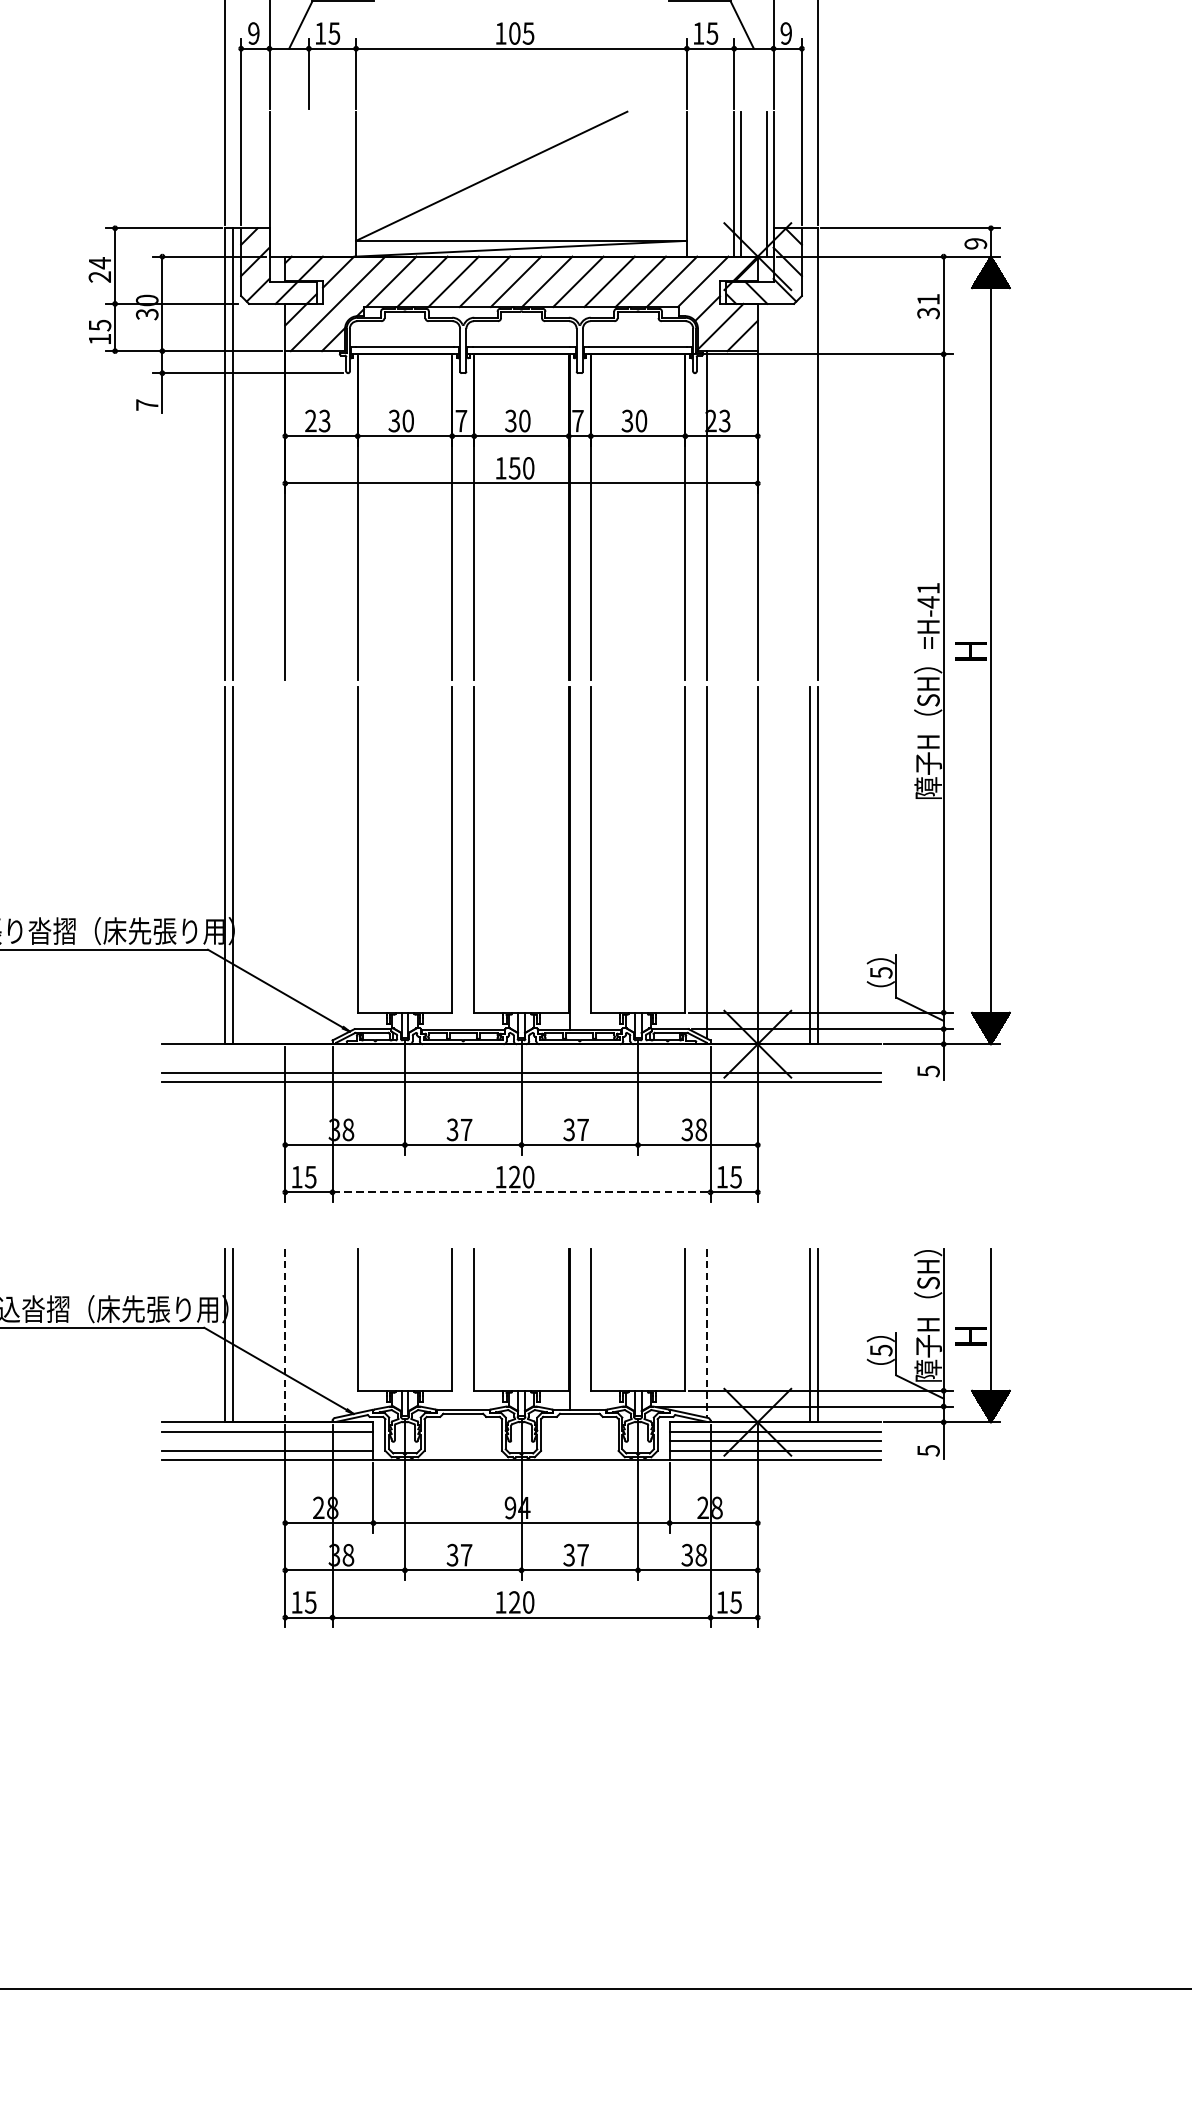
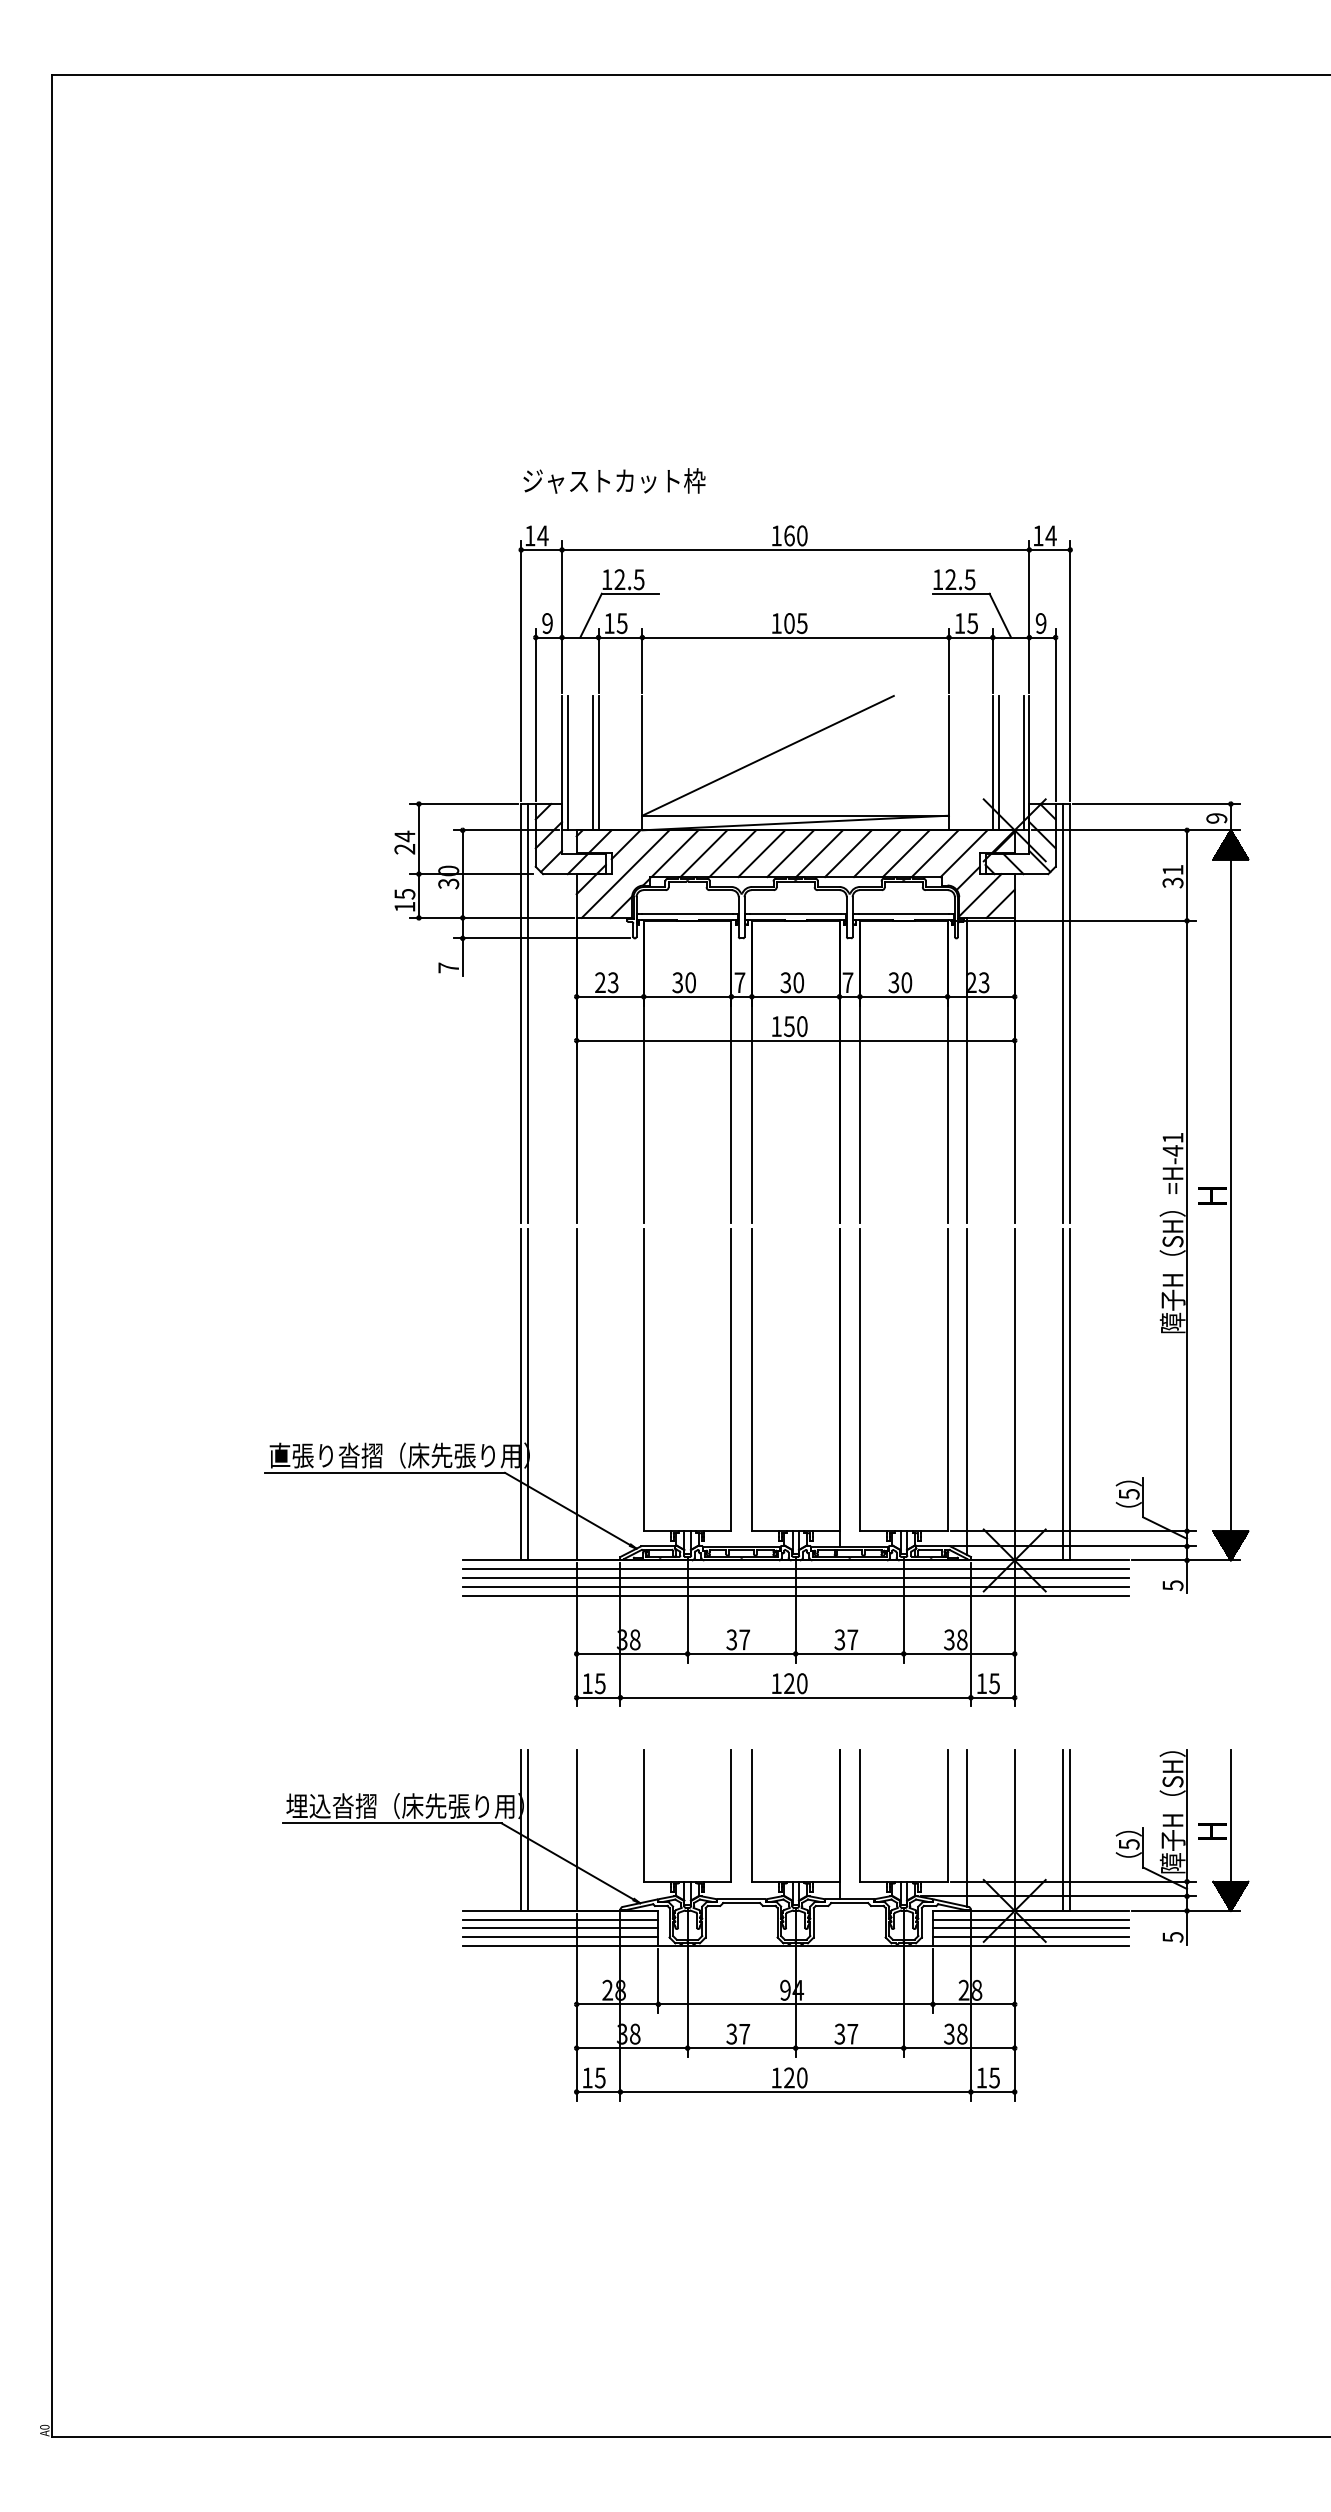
line: (275, 183) -> (567, 762), added
line: (302, 183) -> (592, 762), added
line: (308, 183) -> (598, 762), added
line: (809, 454) -> (1062, 1013), added
line: (285, 865) -> (576, 1394), added
line: (521, 1053) -> (795, 1569), added
line: (521, 1062) -> (795, 1577), added
line: (522, 1192) -> (796, 1697), dashed -> solid
line: (706, 1333) -> (967, 1828), dashed -> solid
line: (757, 1335) -> (1014, 1830), added
line: (285, 1336) -> (576, 1831), dashed -> solid
line: (267, 1441) -> (560, 1928), added

